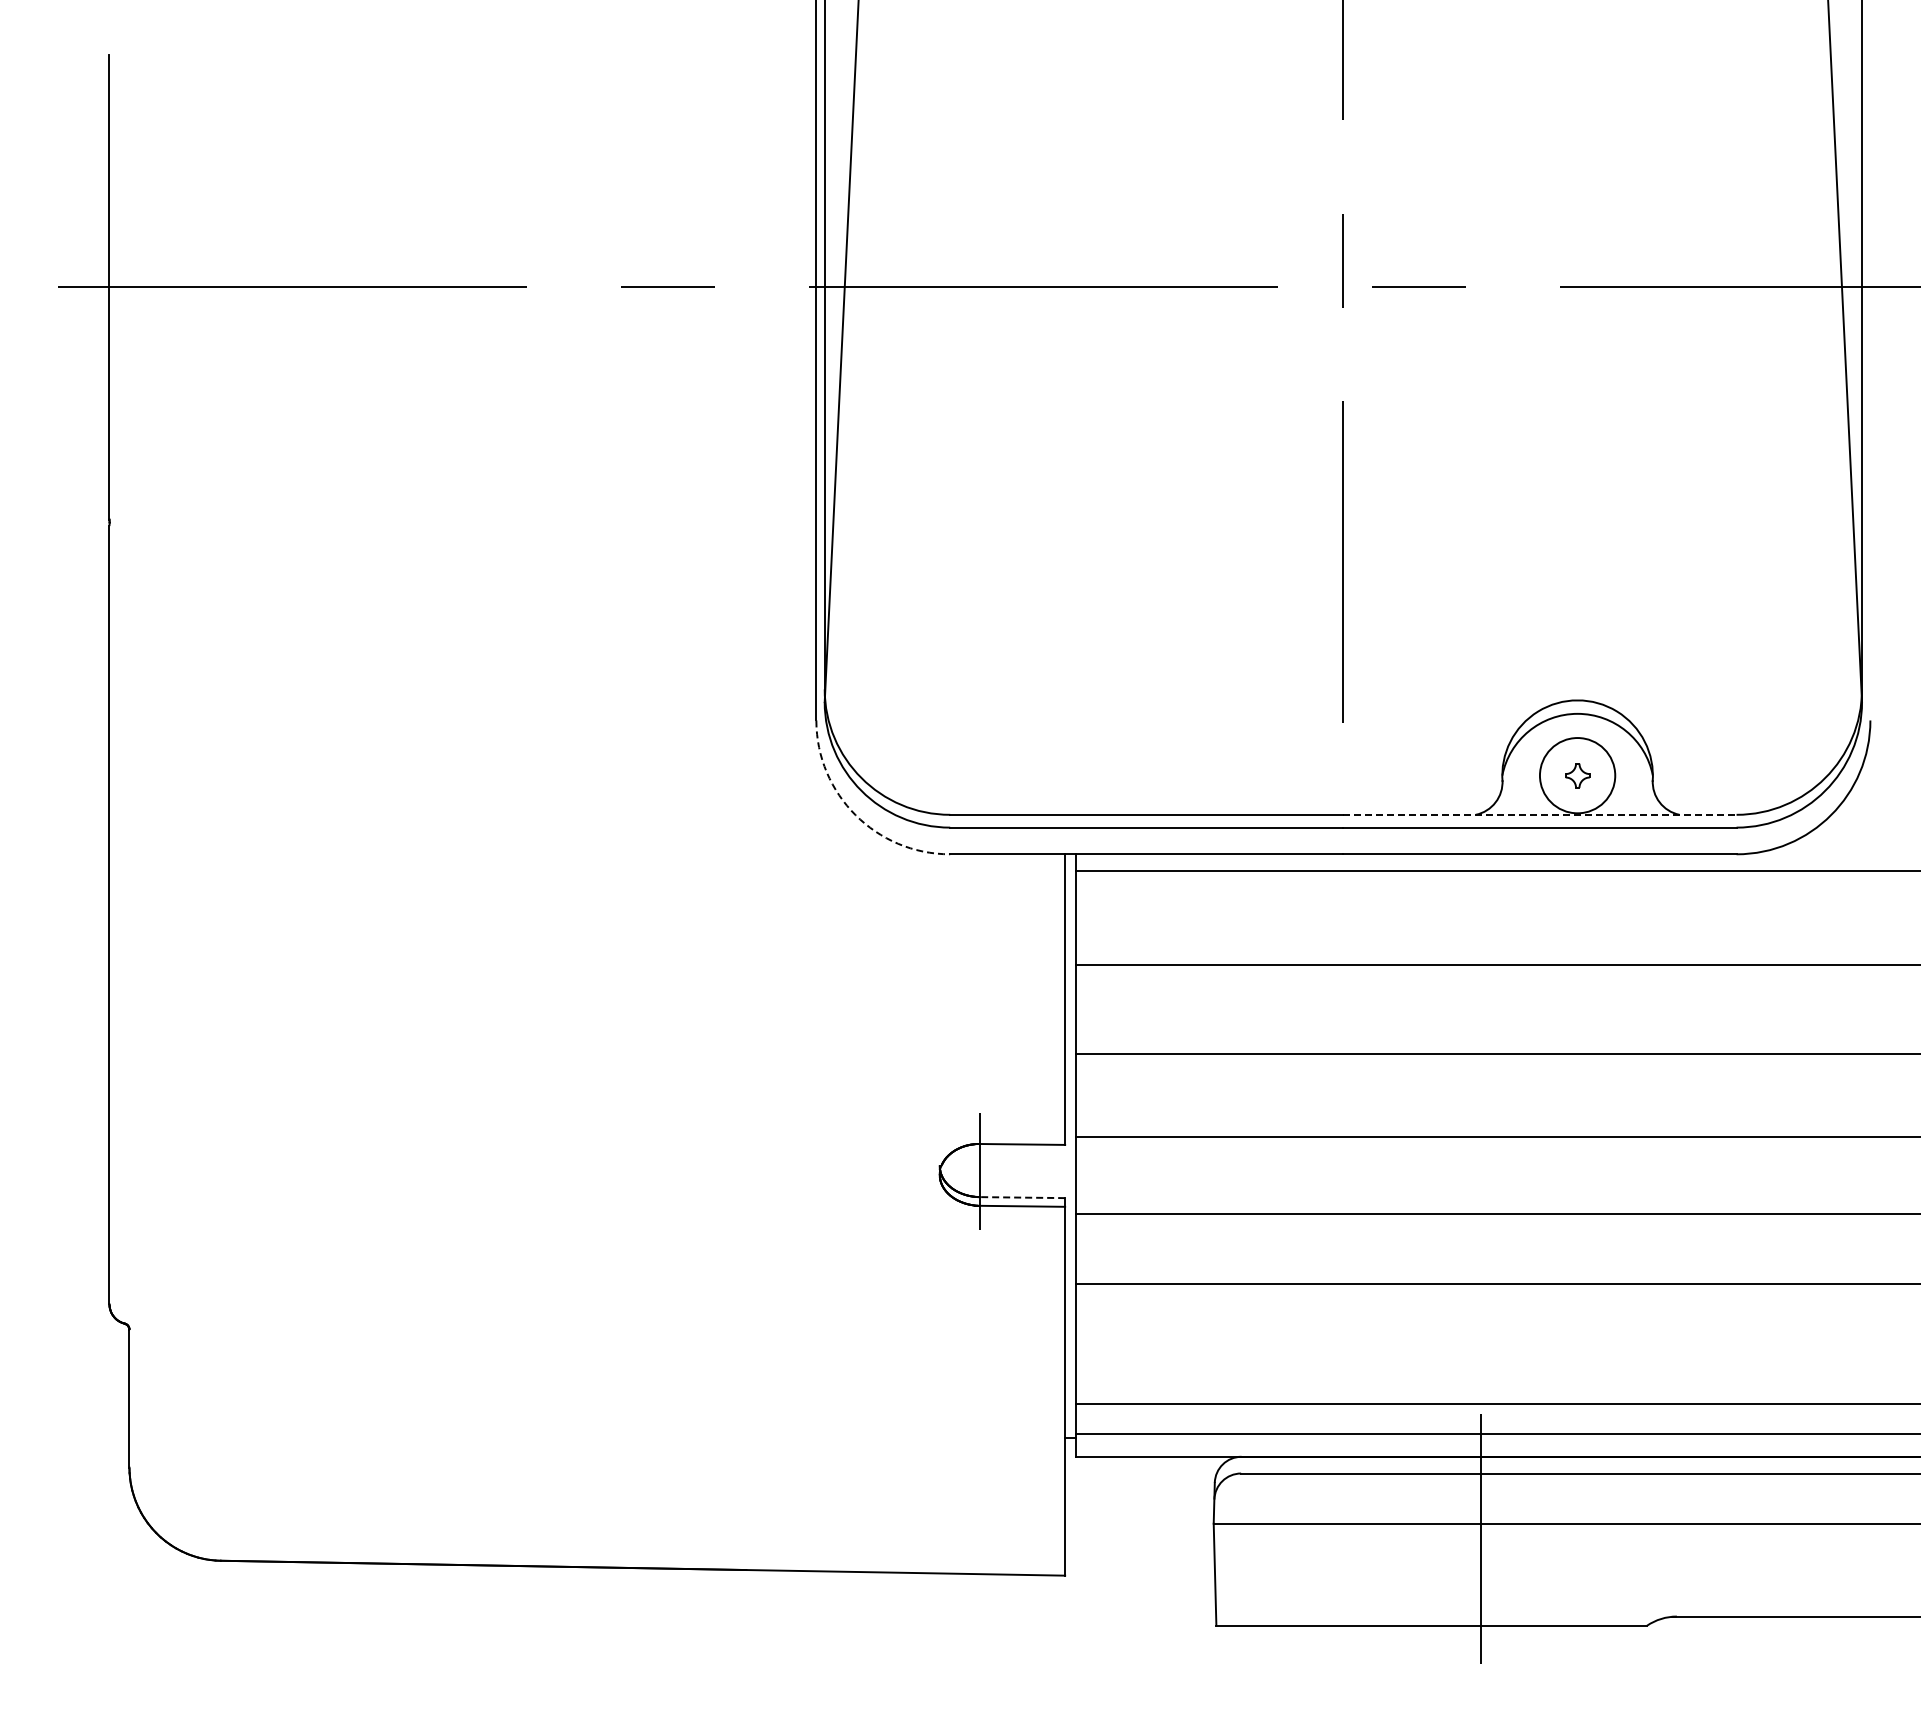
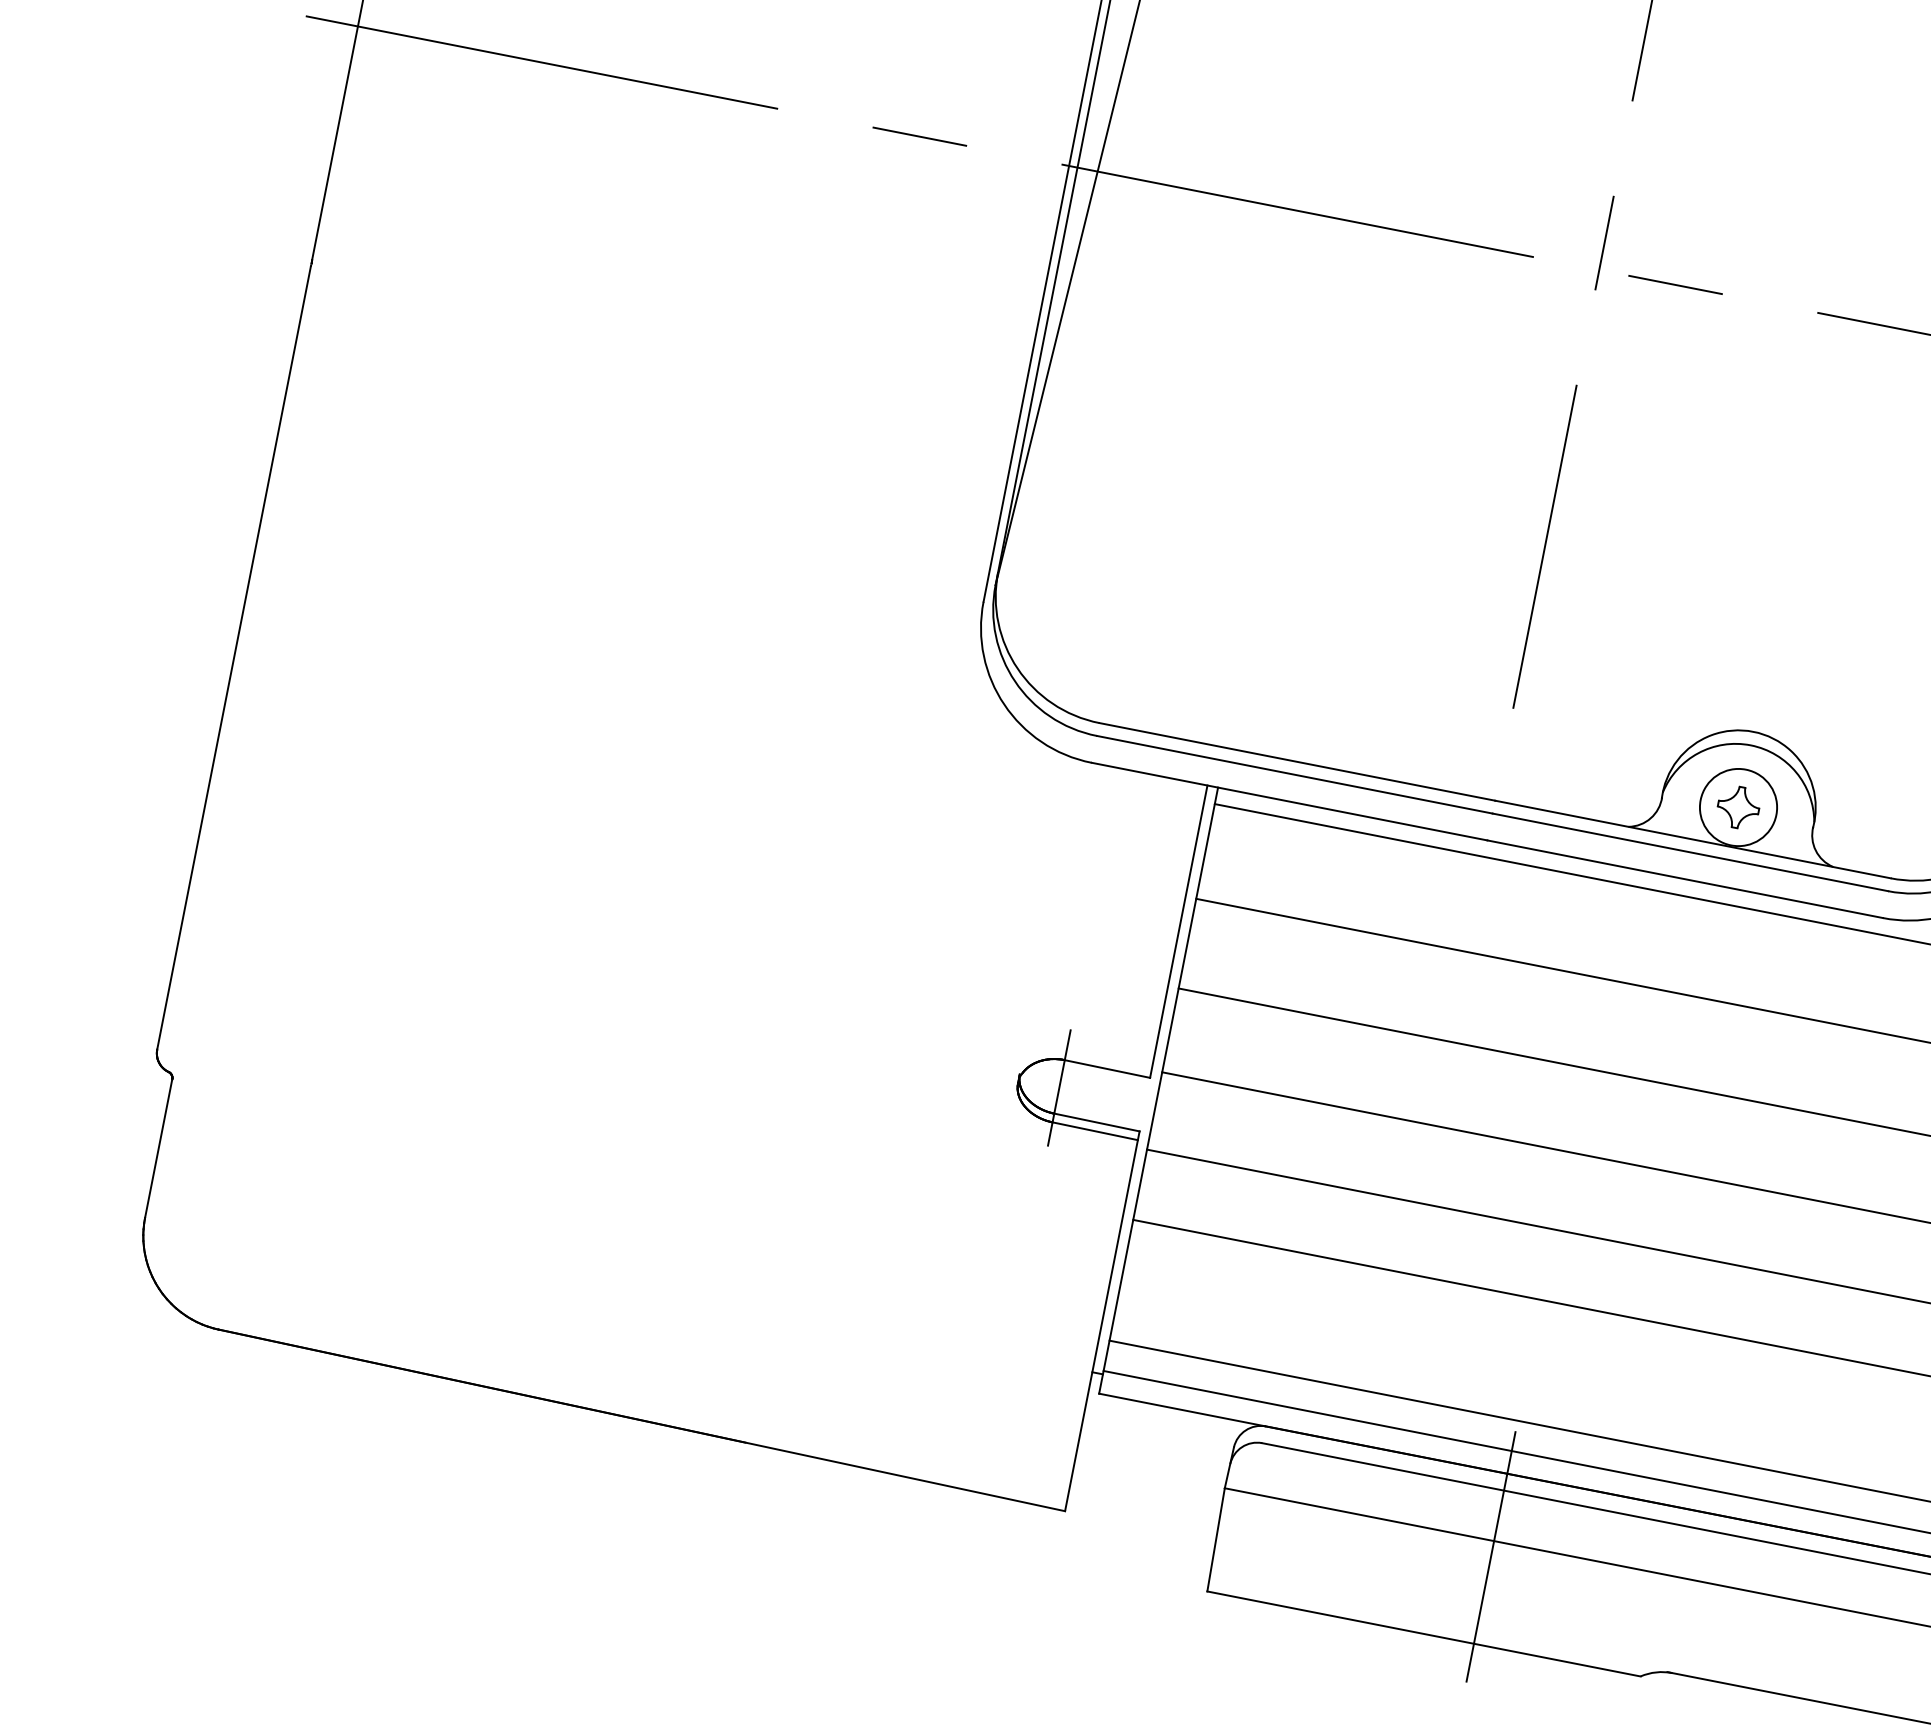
part: (1577, 775) -> (1738, 807), size x1.67
line: (1539, 814) -> (1692, 839), dashed -> solid
arc: (855, 815) -> (1004, 705), dashed -> solid
line: (1022, 1197) -> (1096, 1122), dashed -> solid

